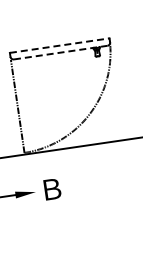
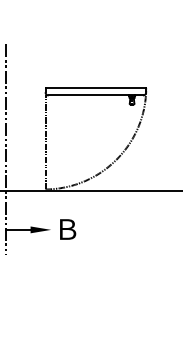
line: (60, 45) -> (96, 88), dashed -> solid
line: (61, 52) -> (96, 95), dashed -> solid

